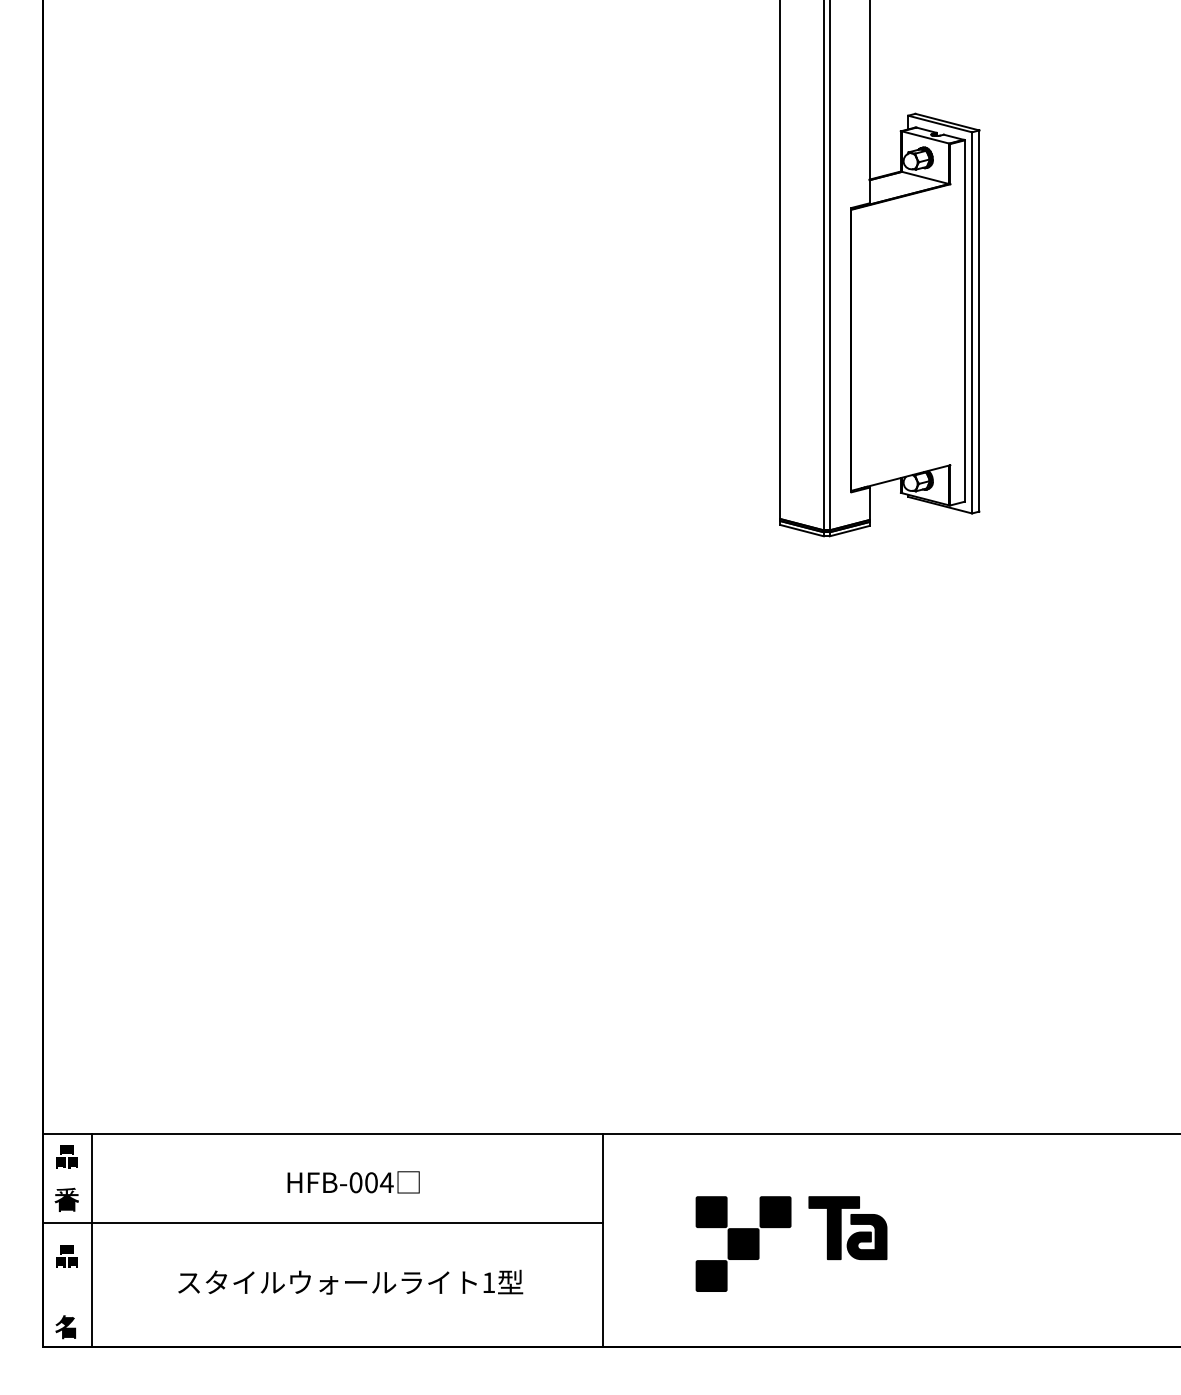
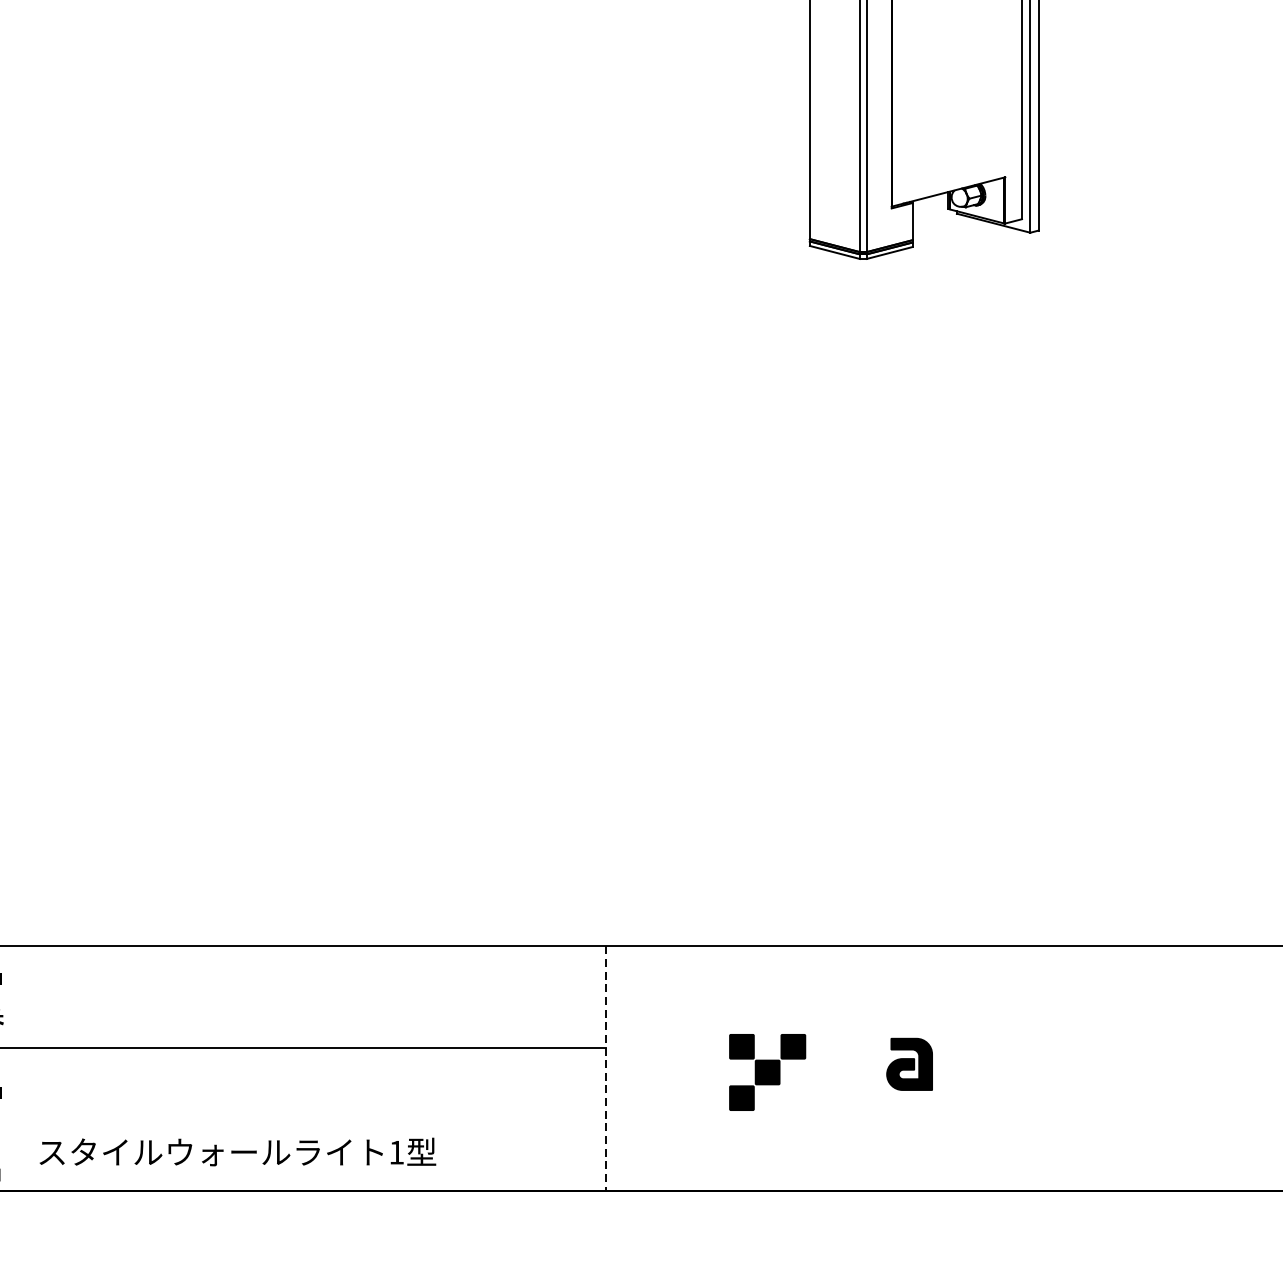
part: (353, 1182) -> (319, 1001), removed
fill: (834, 1228) -> (872, 1054), removed
line: (91, 1240) -> (18, 1068), removed
line: (603, 1241) -> (606, 1069), solid -> dashed
part: (743, 1243) -> (767, 1071), size x0.7
part: (350, 1281) -> (237, 1151), moved

